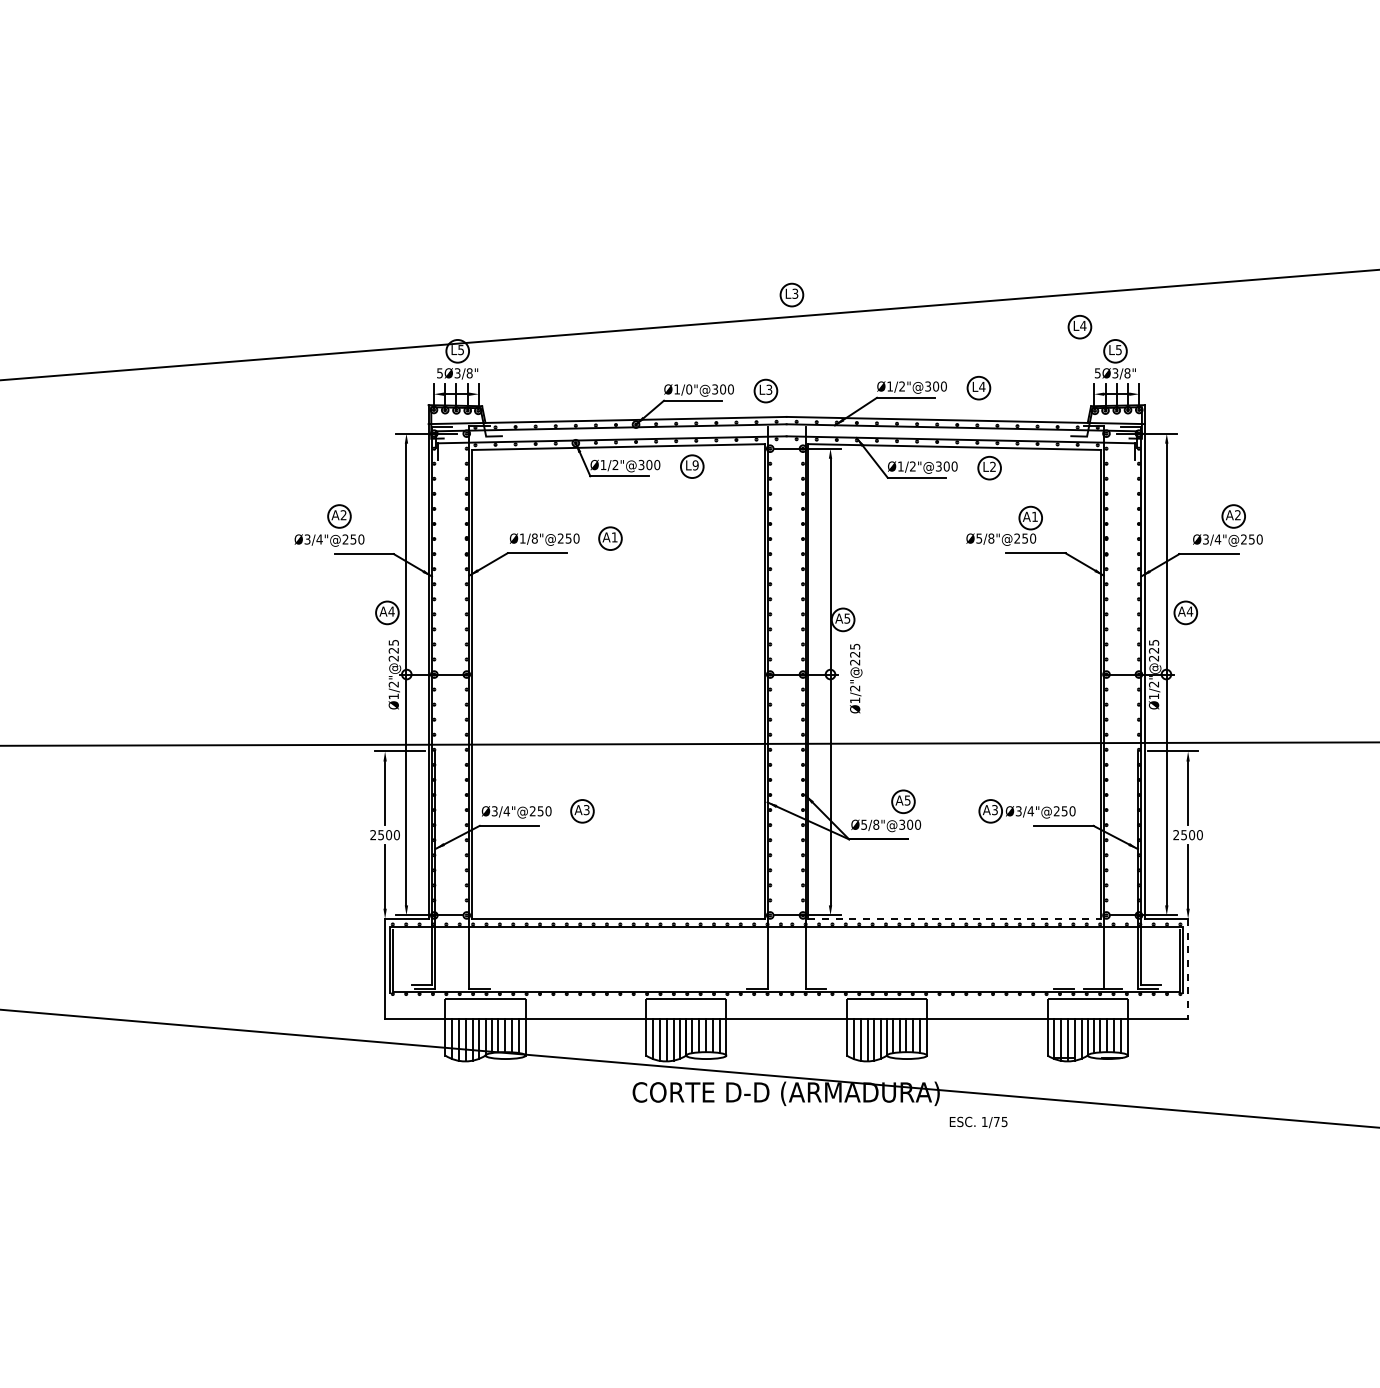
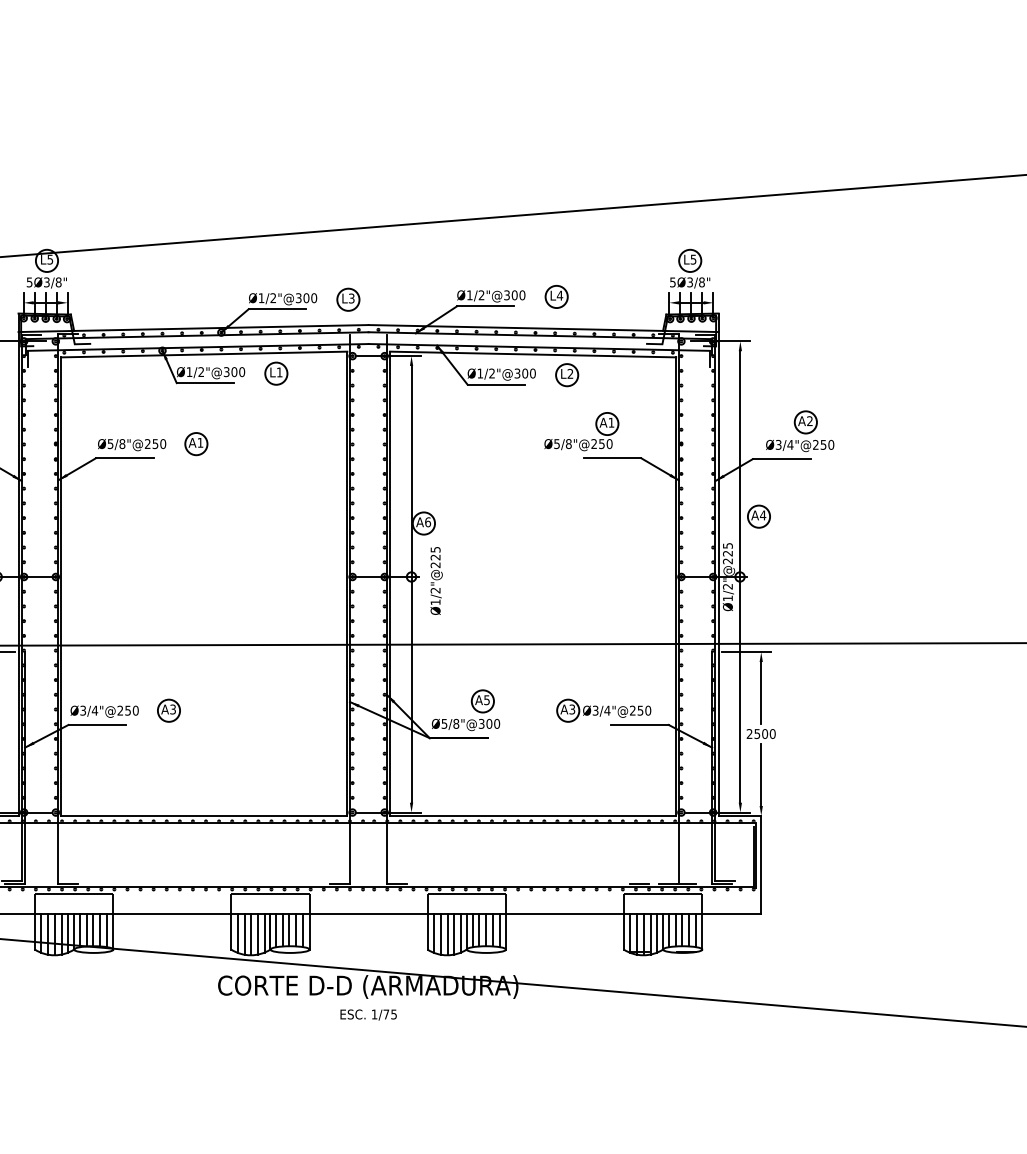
part: (791, 294) -> (373, 205), removed
part: (1079, 327) -> (655, 237), removed
text: (689, 389) -> (273, 298), Ø1/0"@300 -> Ø1/2"@300
text: (695, 465) -> (279, 372), L9 -> L1
text: (522, 538) -> (110, 443), Ø1/8"@250 -> Ø5/8"@250
text: (847, 618) -> (428, 522), A5 -> A6
line: (955, 918) -> (533, 815), dashed -> solid
line: (1188, 969) -> (761, 865), dashed -> solid
text: (978, 1122) -> (368, 1015), moved

